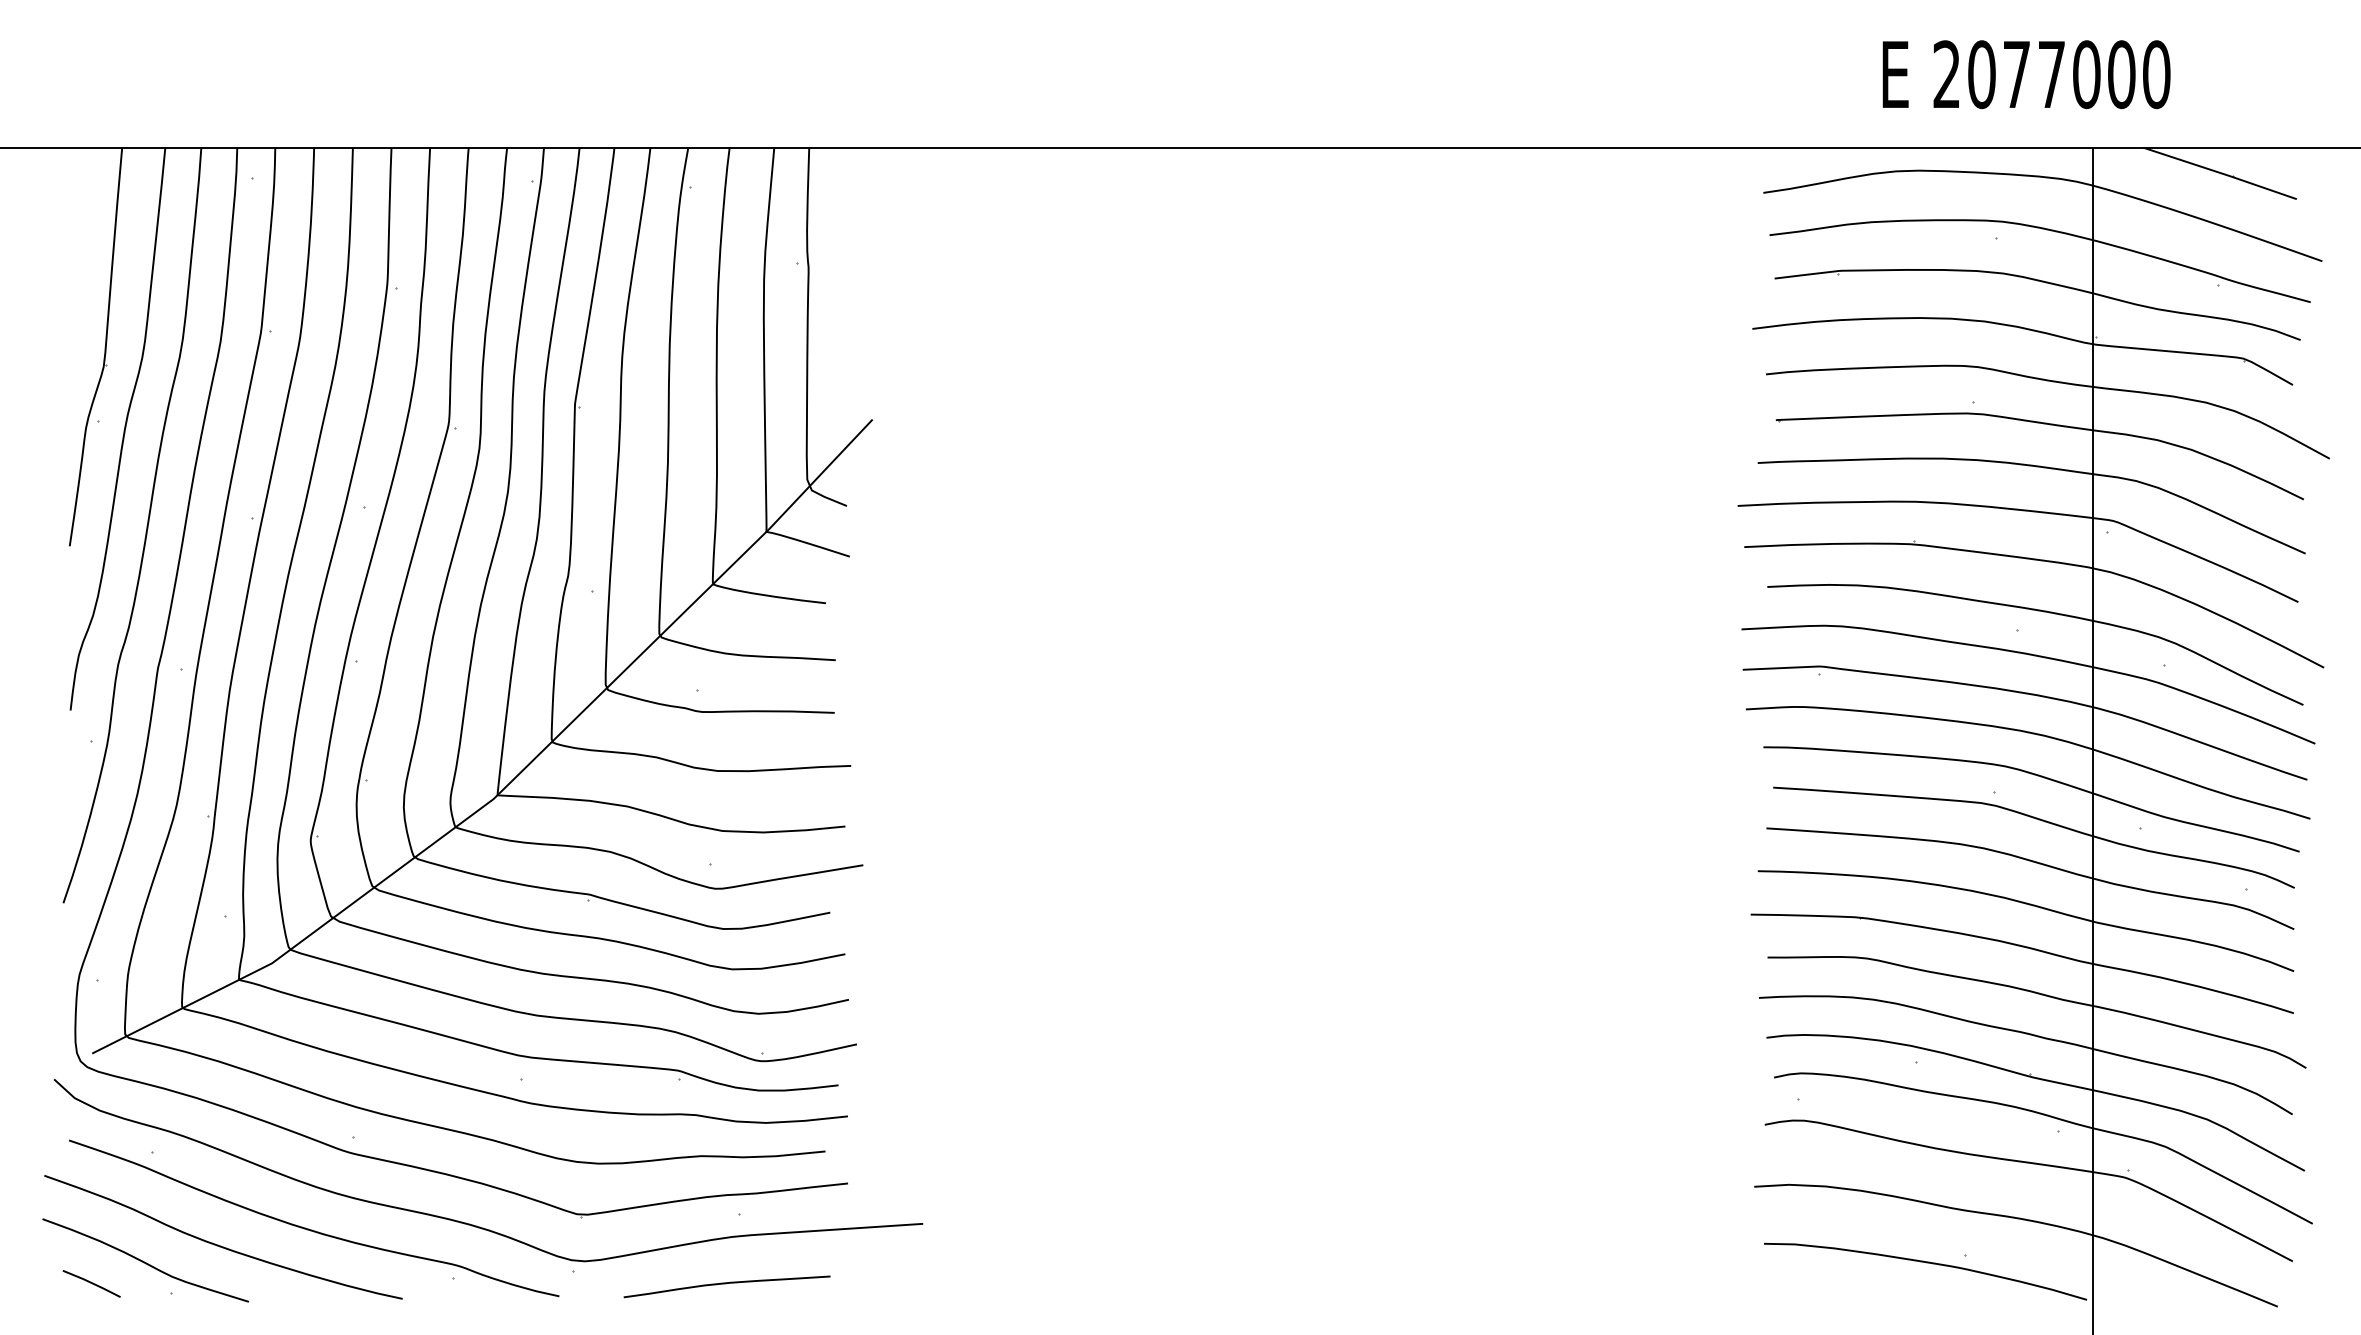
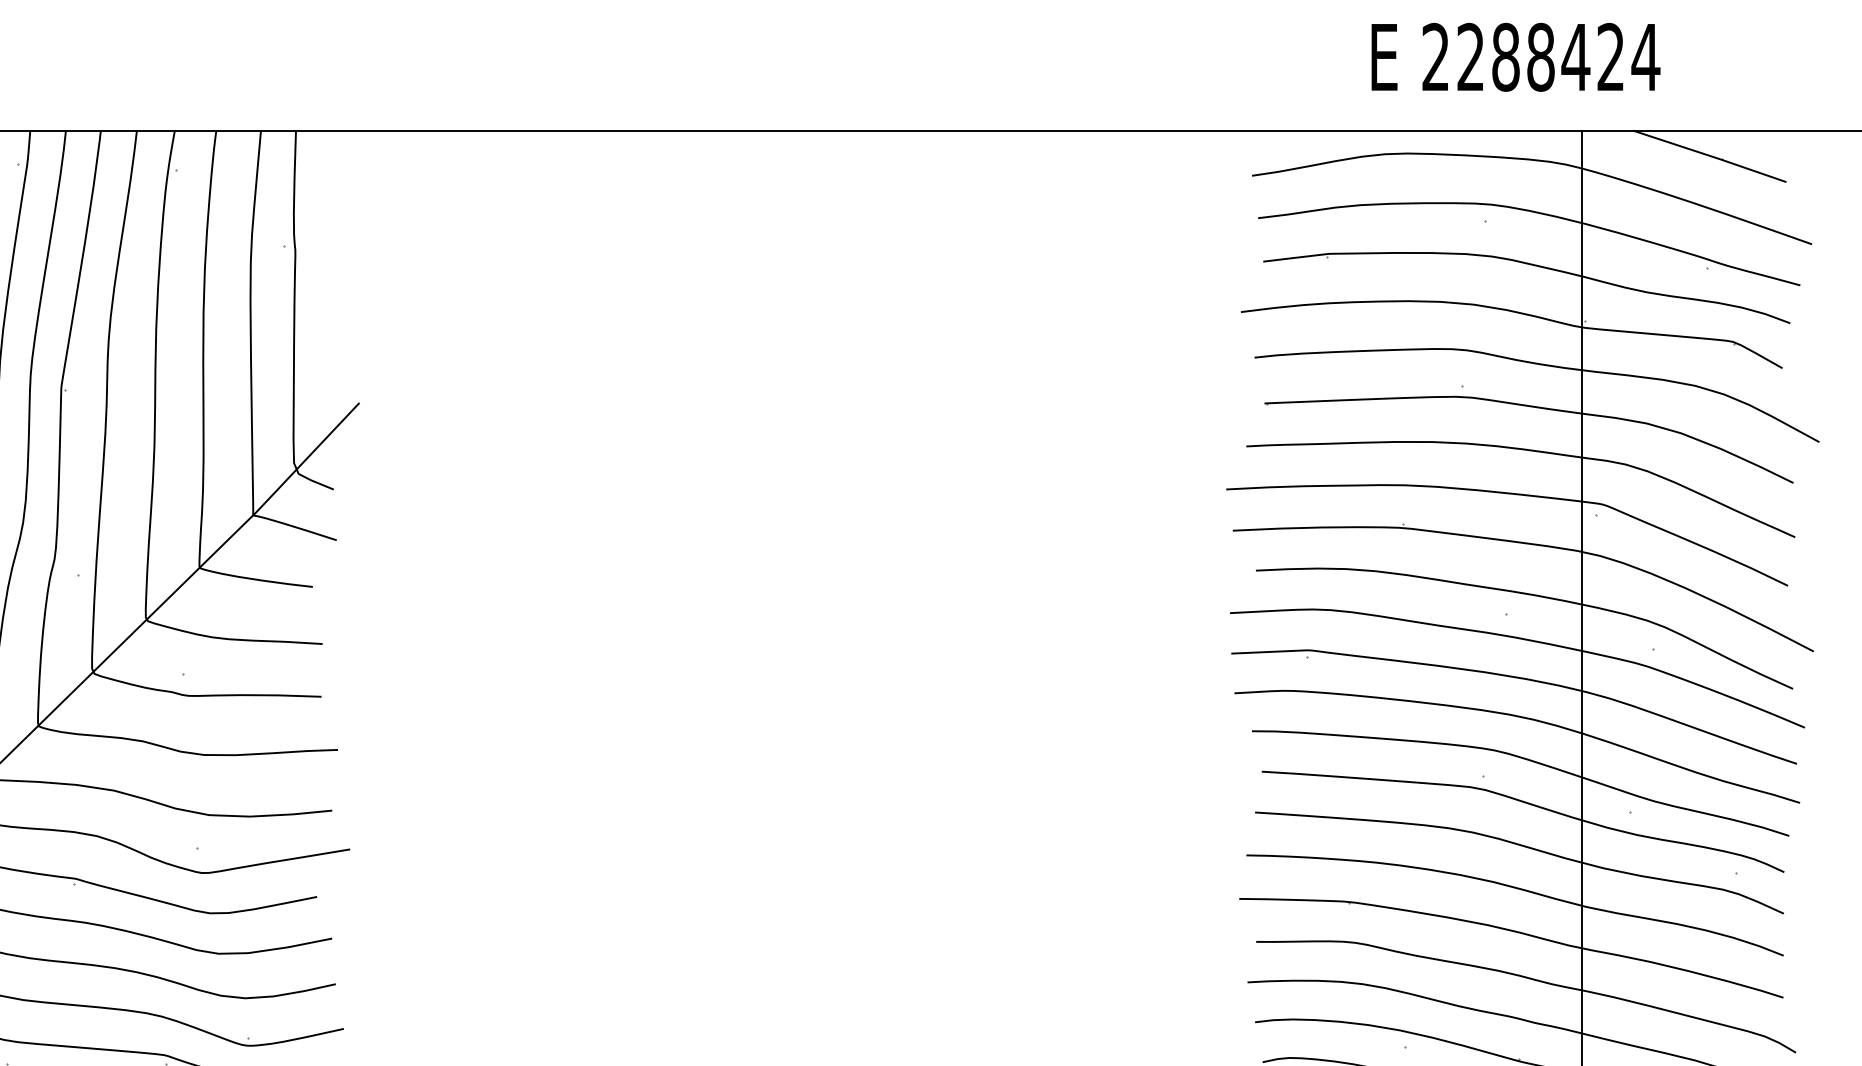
text: (2069, 74) -> (1558, 57), 2077000 -> 2288424

